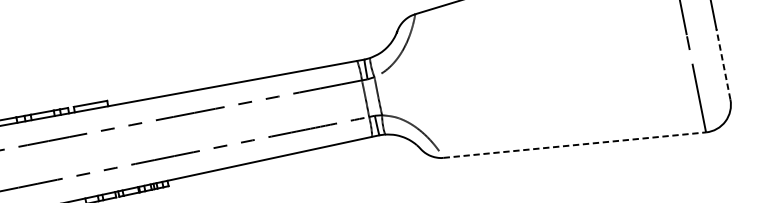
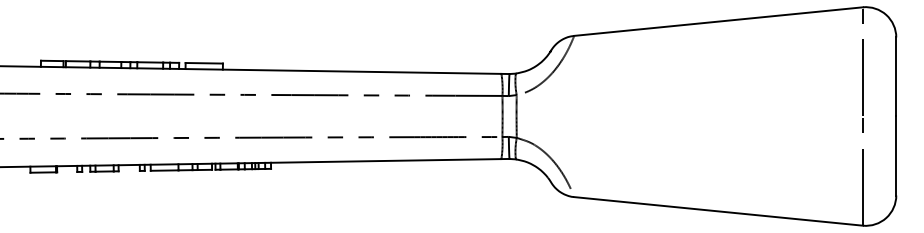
line: (723, 64) -> (896, 156), dashed -> solid
line: (575, 145) -> (719, 211), dashed -> solid

